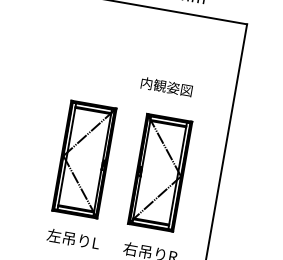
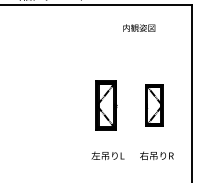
text: (167, 86) -> (139, 27), moved
part: (84, 159) -> (106, 105), size x0.7
part: (160, 172) -> (154, 105), size x0.6

